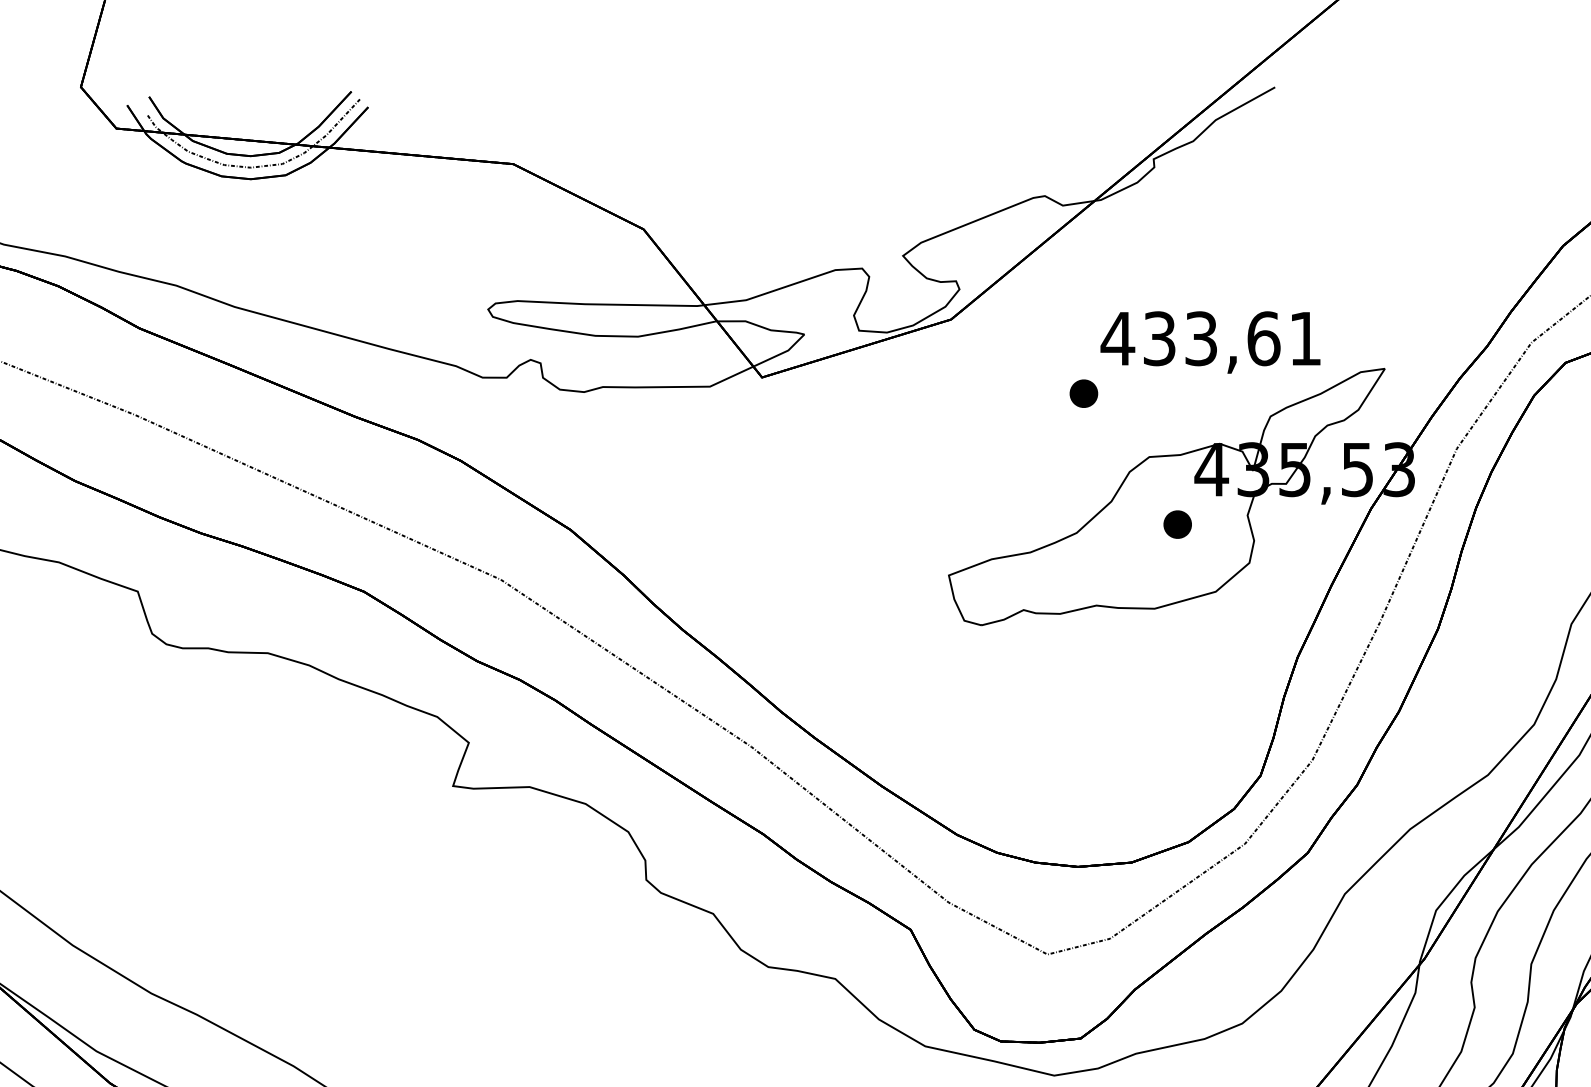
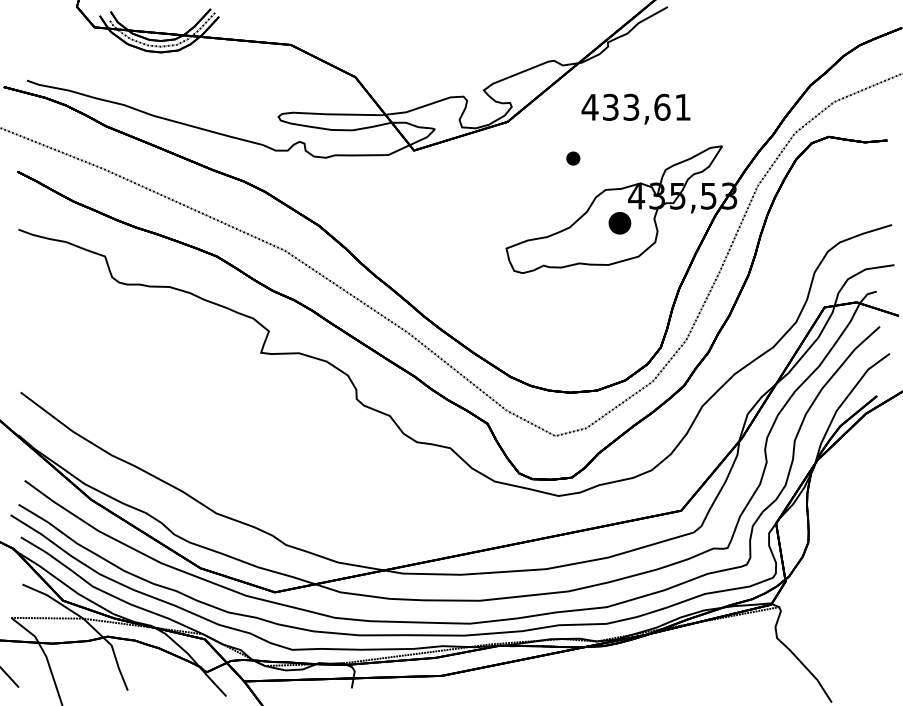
text: (1209, 341) -> (635, 108), moved
part: (1177, 524) -> (619, 223), size x1.6

